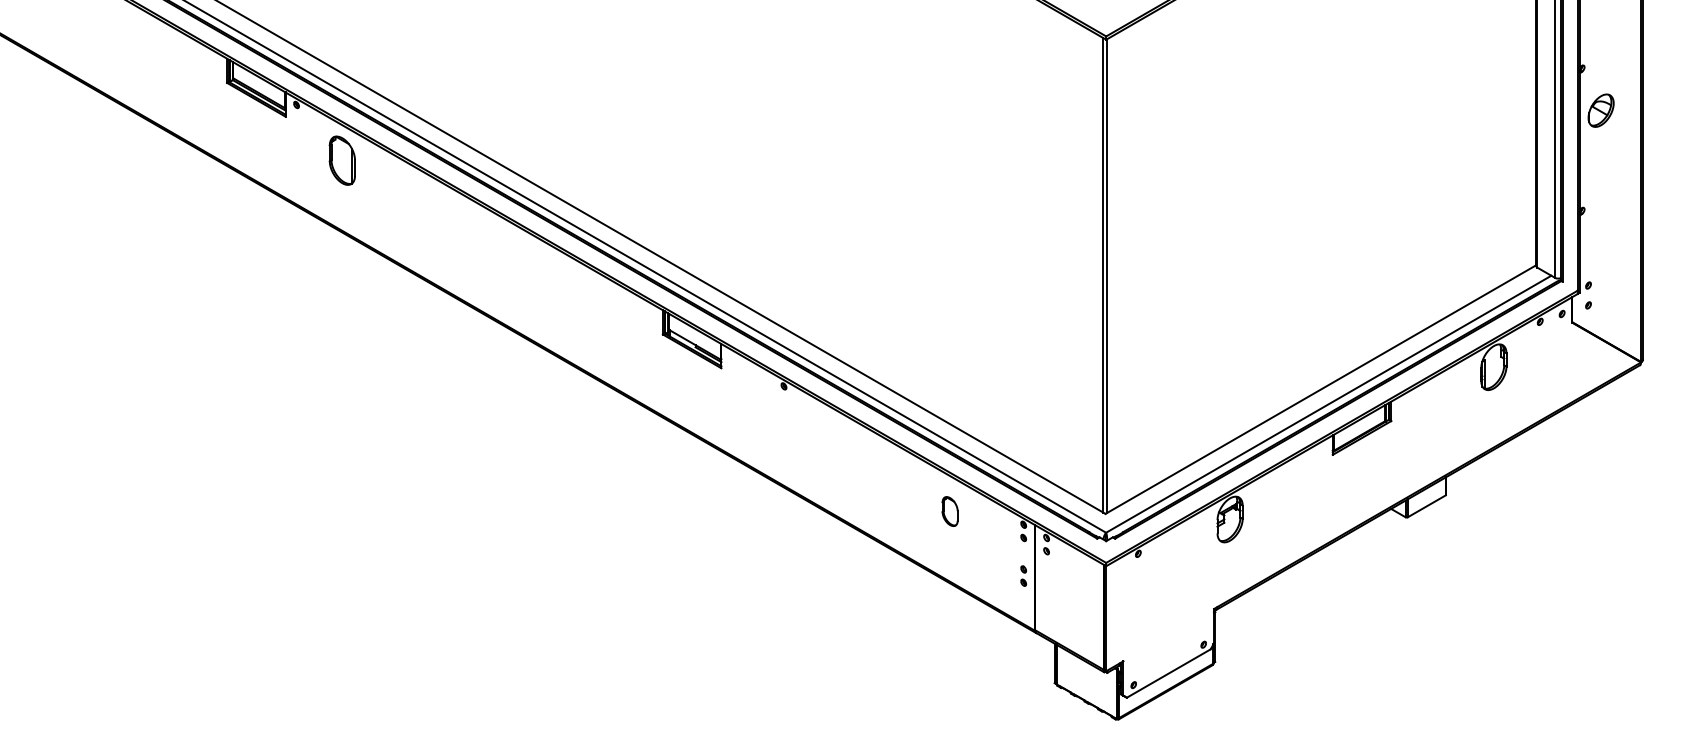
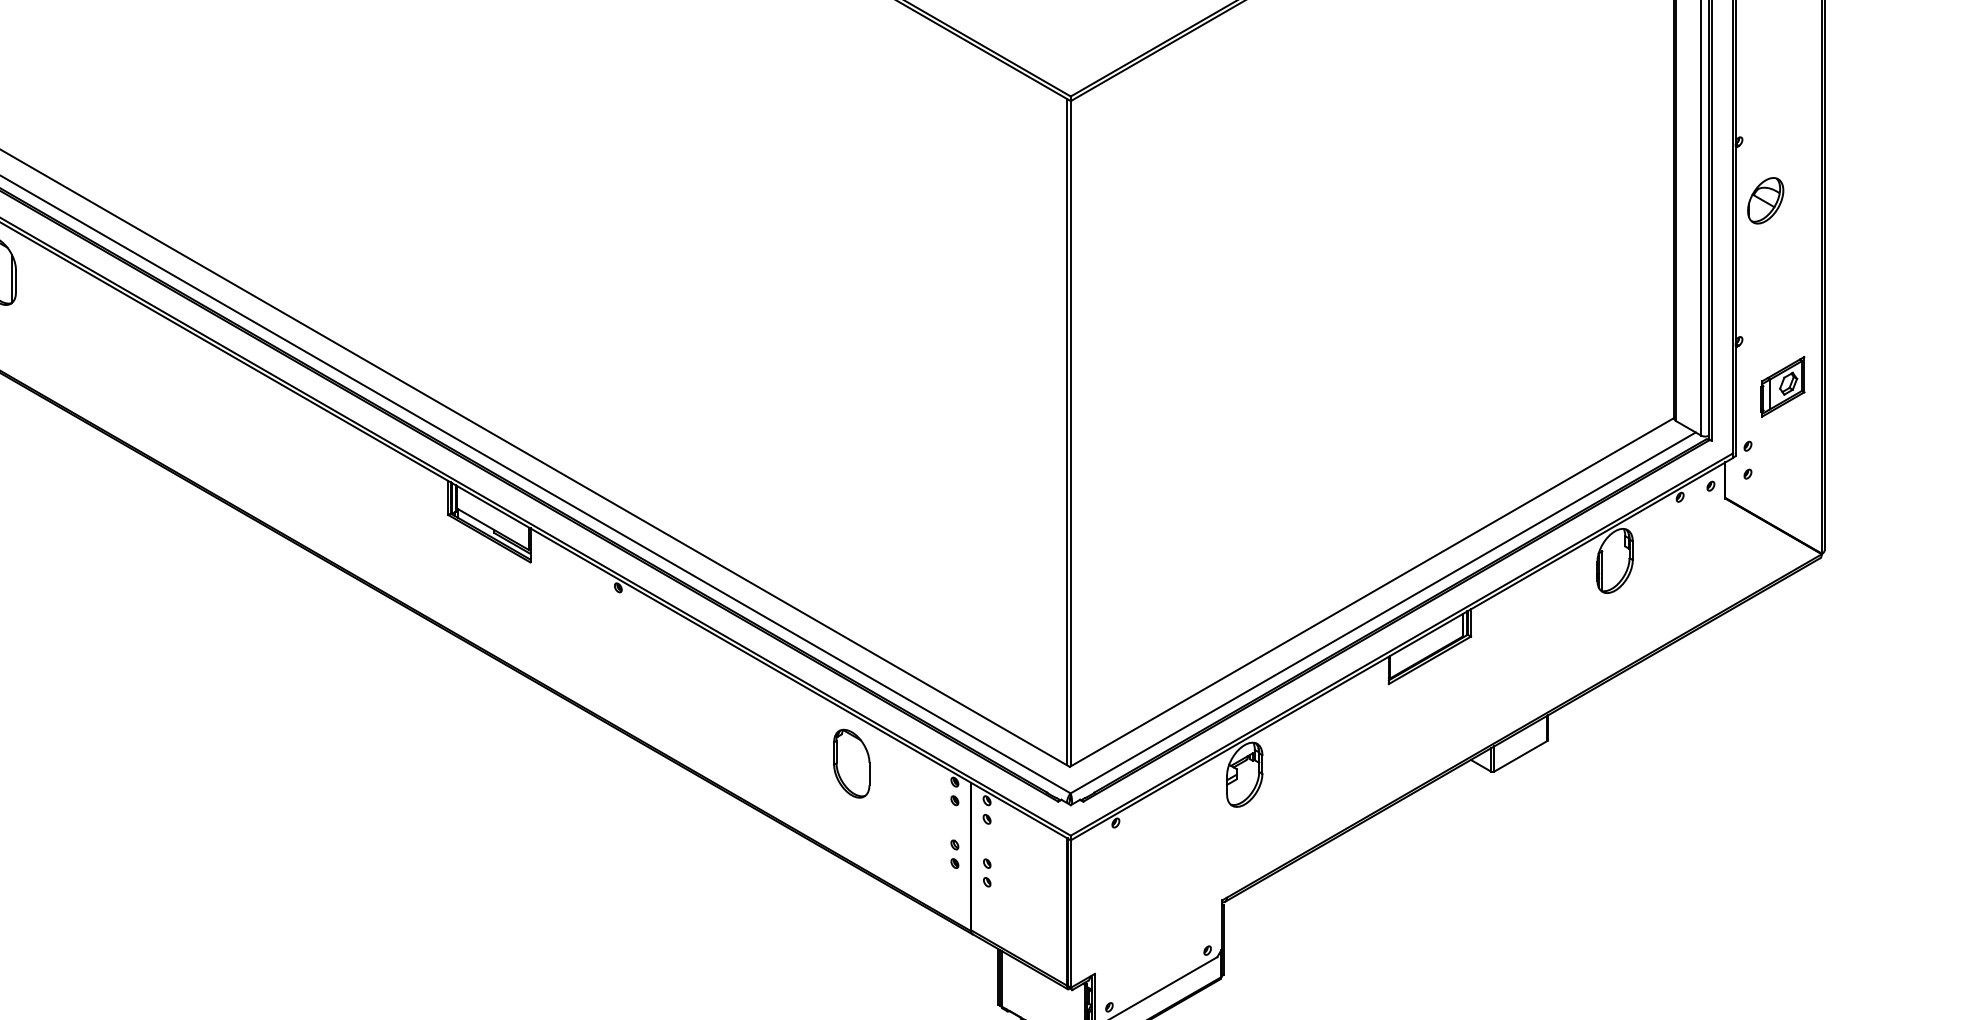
part: (1612, 243) -> (1781, 387), added
part: (949, 511) -> (850, 763), size x1.67
part: (1046, 588) -> (986, 871), added

